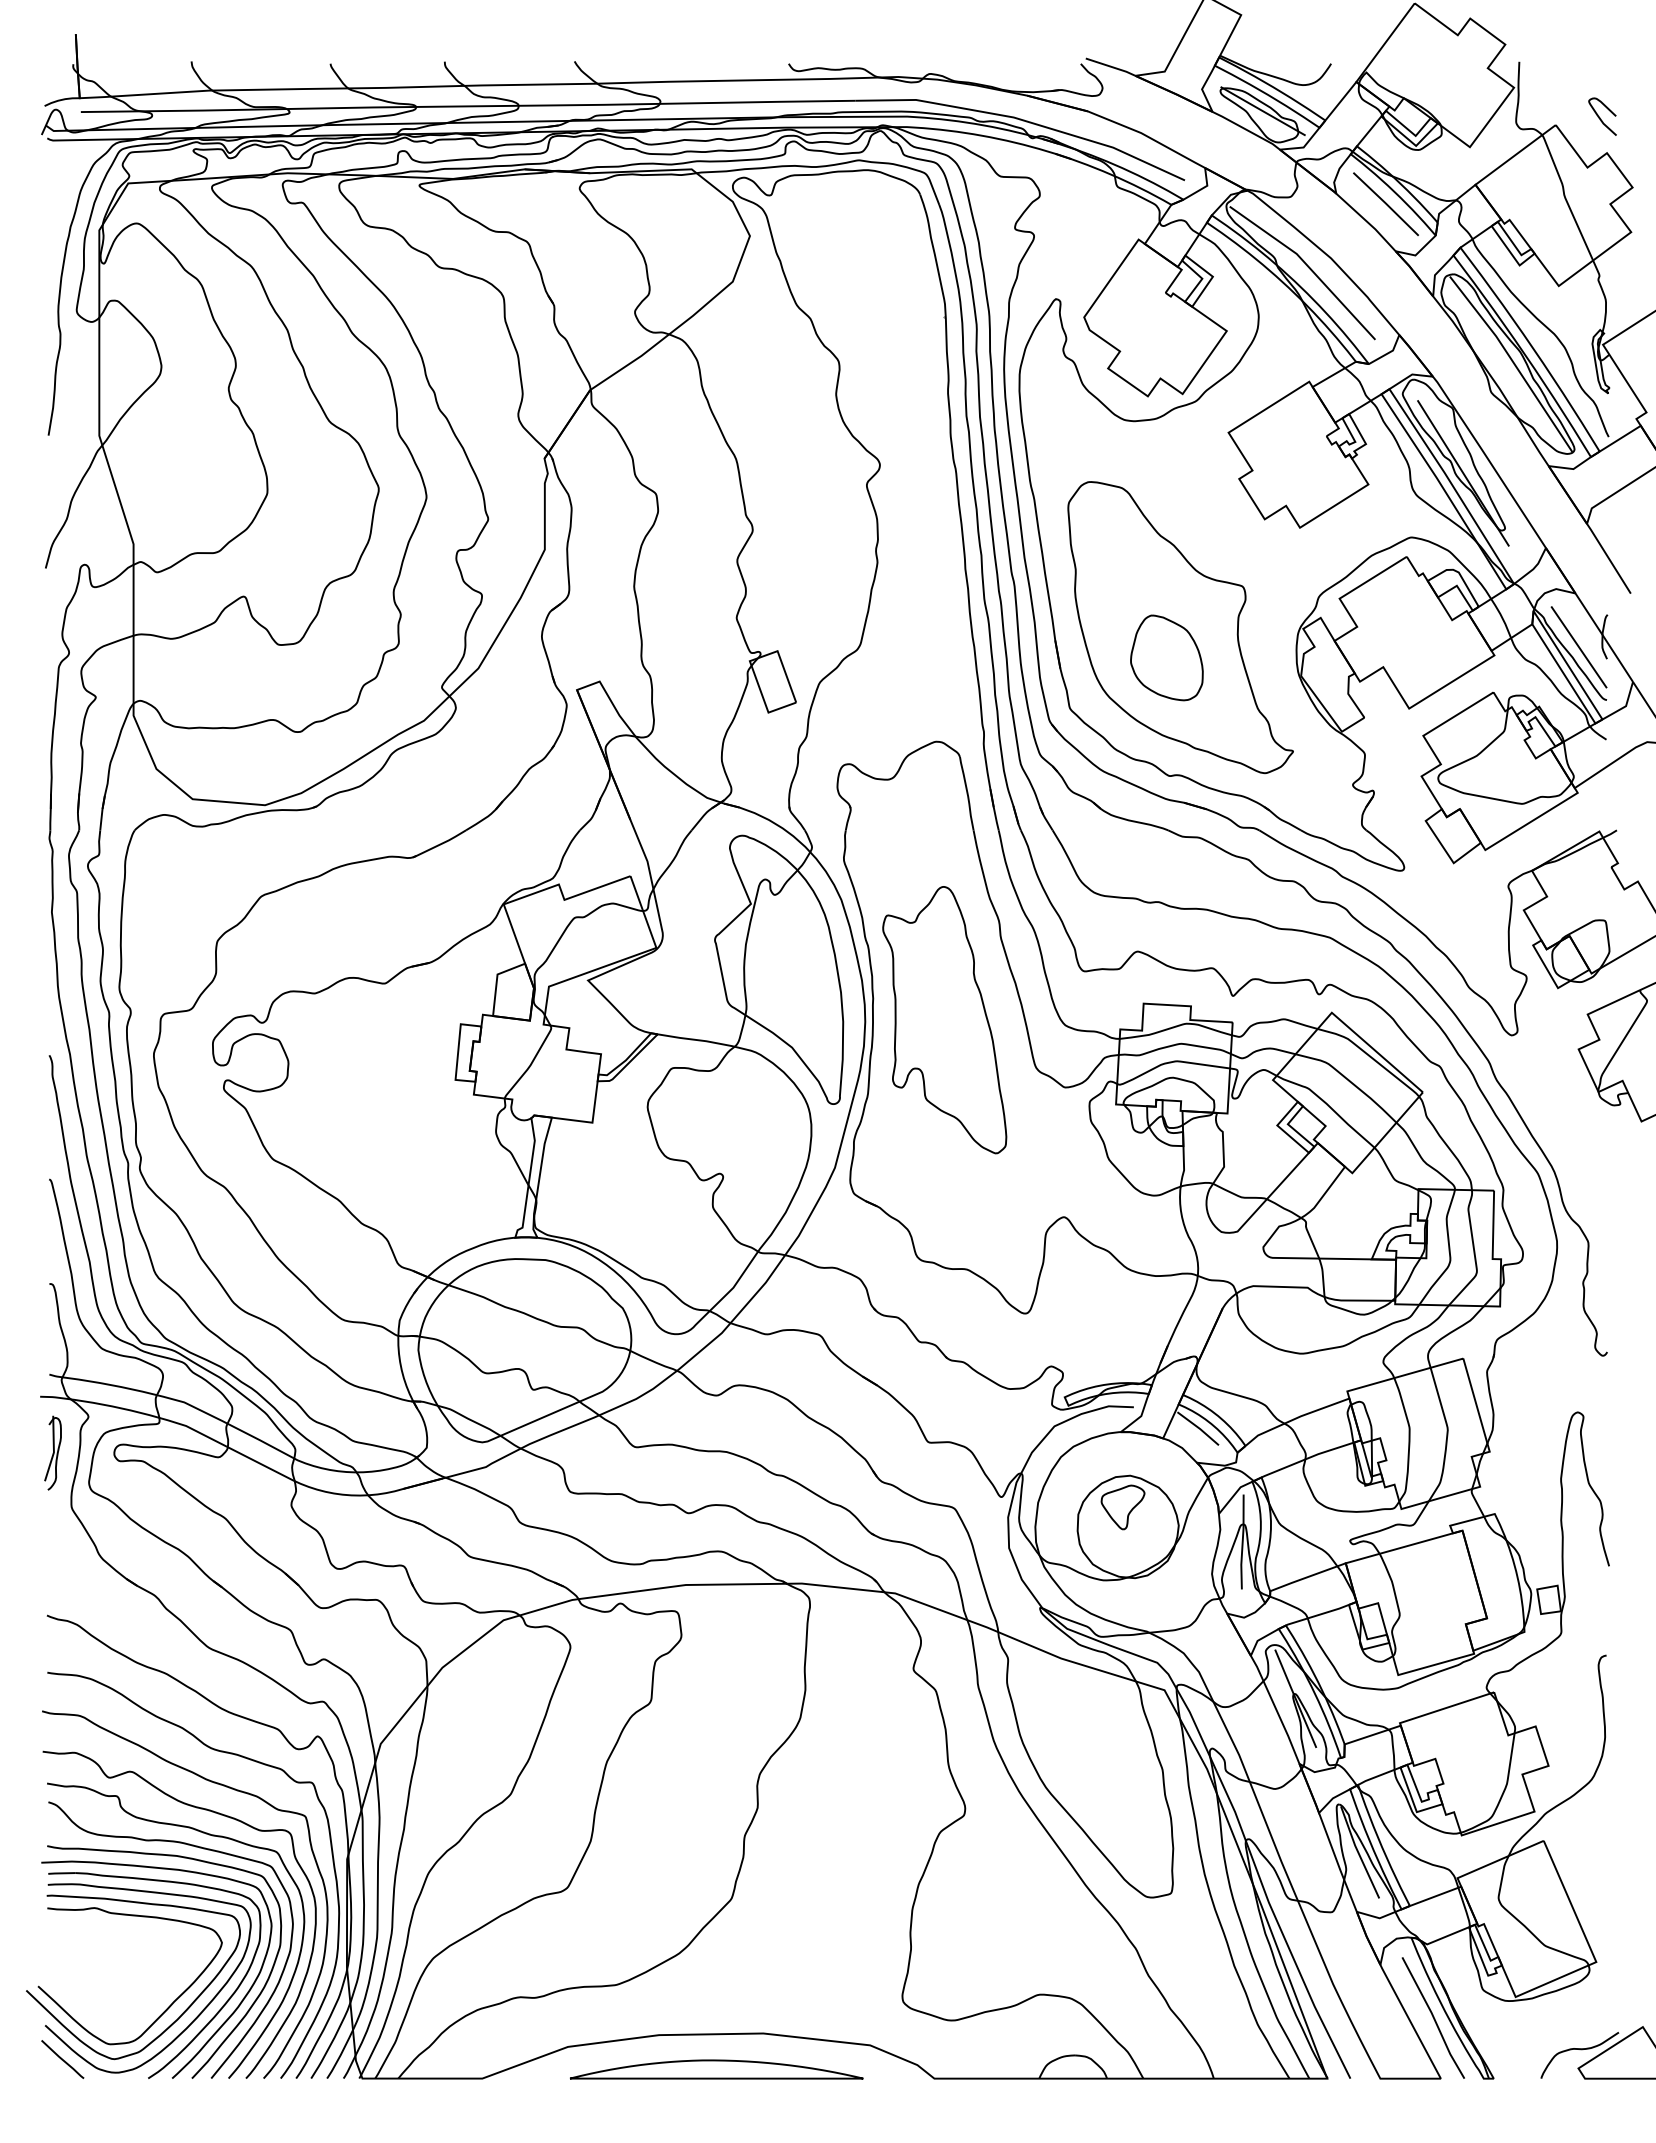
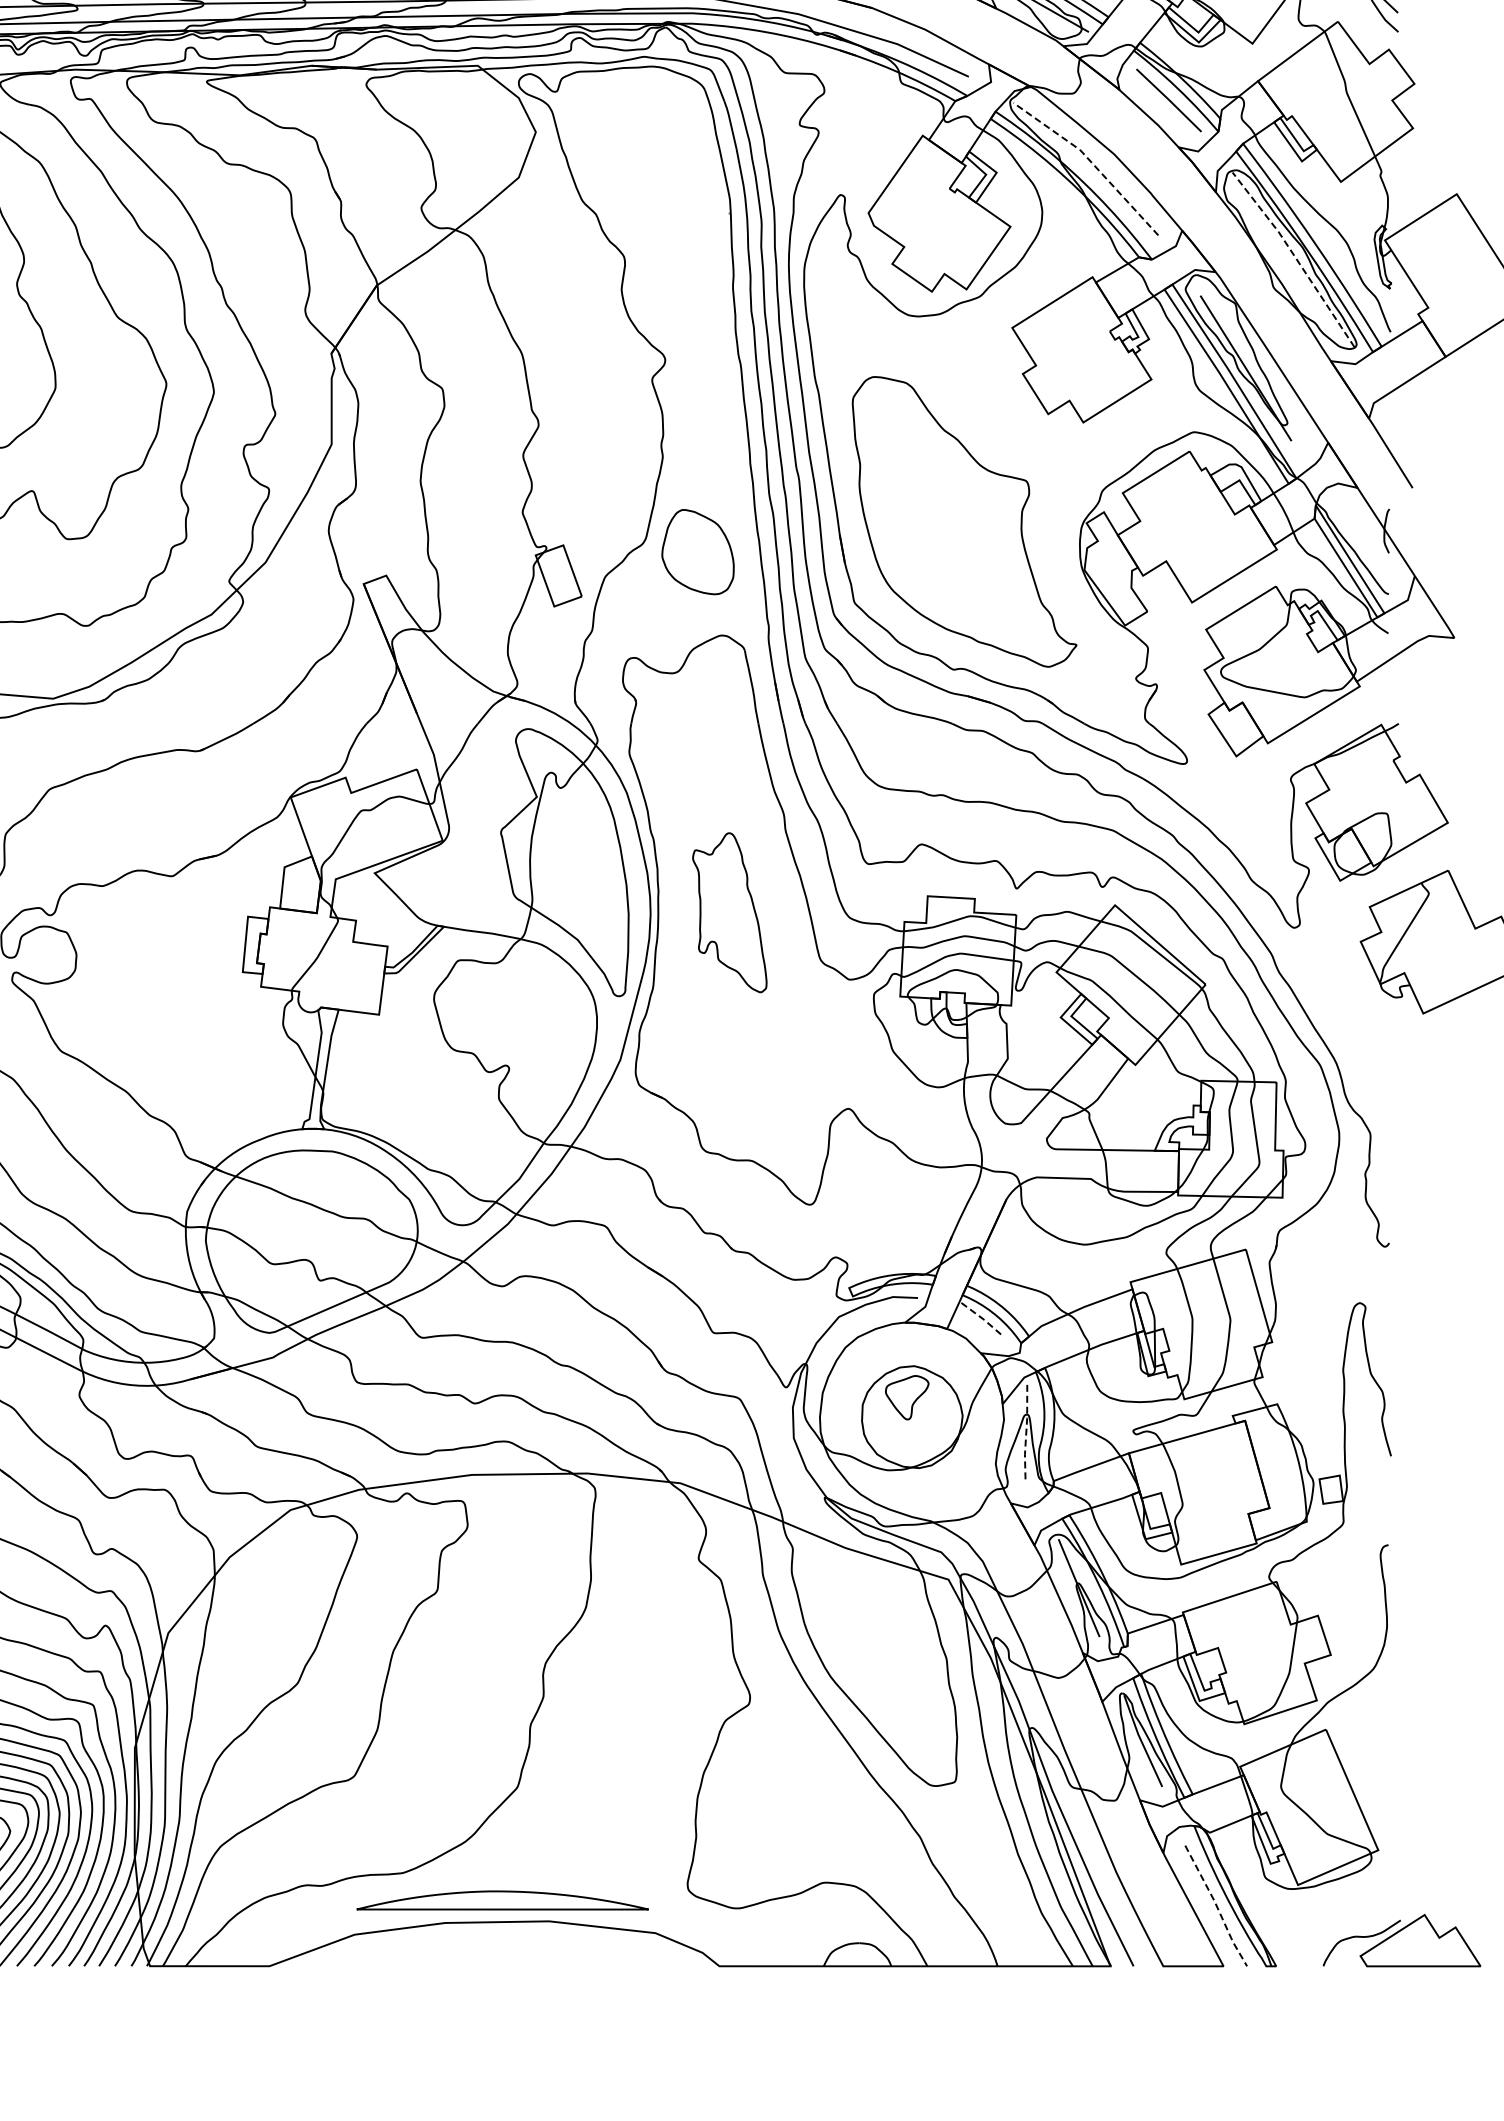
line: (1308, 266) -> (1091, 162), solid -> dashed
line: (1513, 362) -> (1295, 258), solid -> dashed
line: (1578, 647) -> (1360, 541), removed
part: (1166, 657) -> (697, 551), moved
part: (944, 1020) -> (729, 913), size x0.6
line: (1199, 1428) -> (983, 1319), solid -> dashed
line: (1242, 1542) -> (1026, 1432), solid -> dashed
line: (1434, 2018) -> (1217, 1906), solid -> dashed
part: (716, 2069) -> (502, 1900), moved

